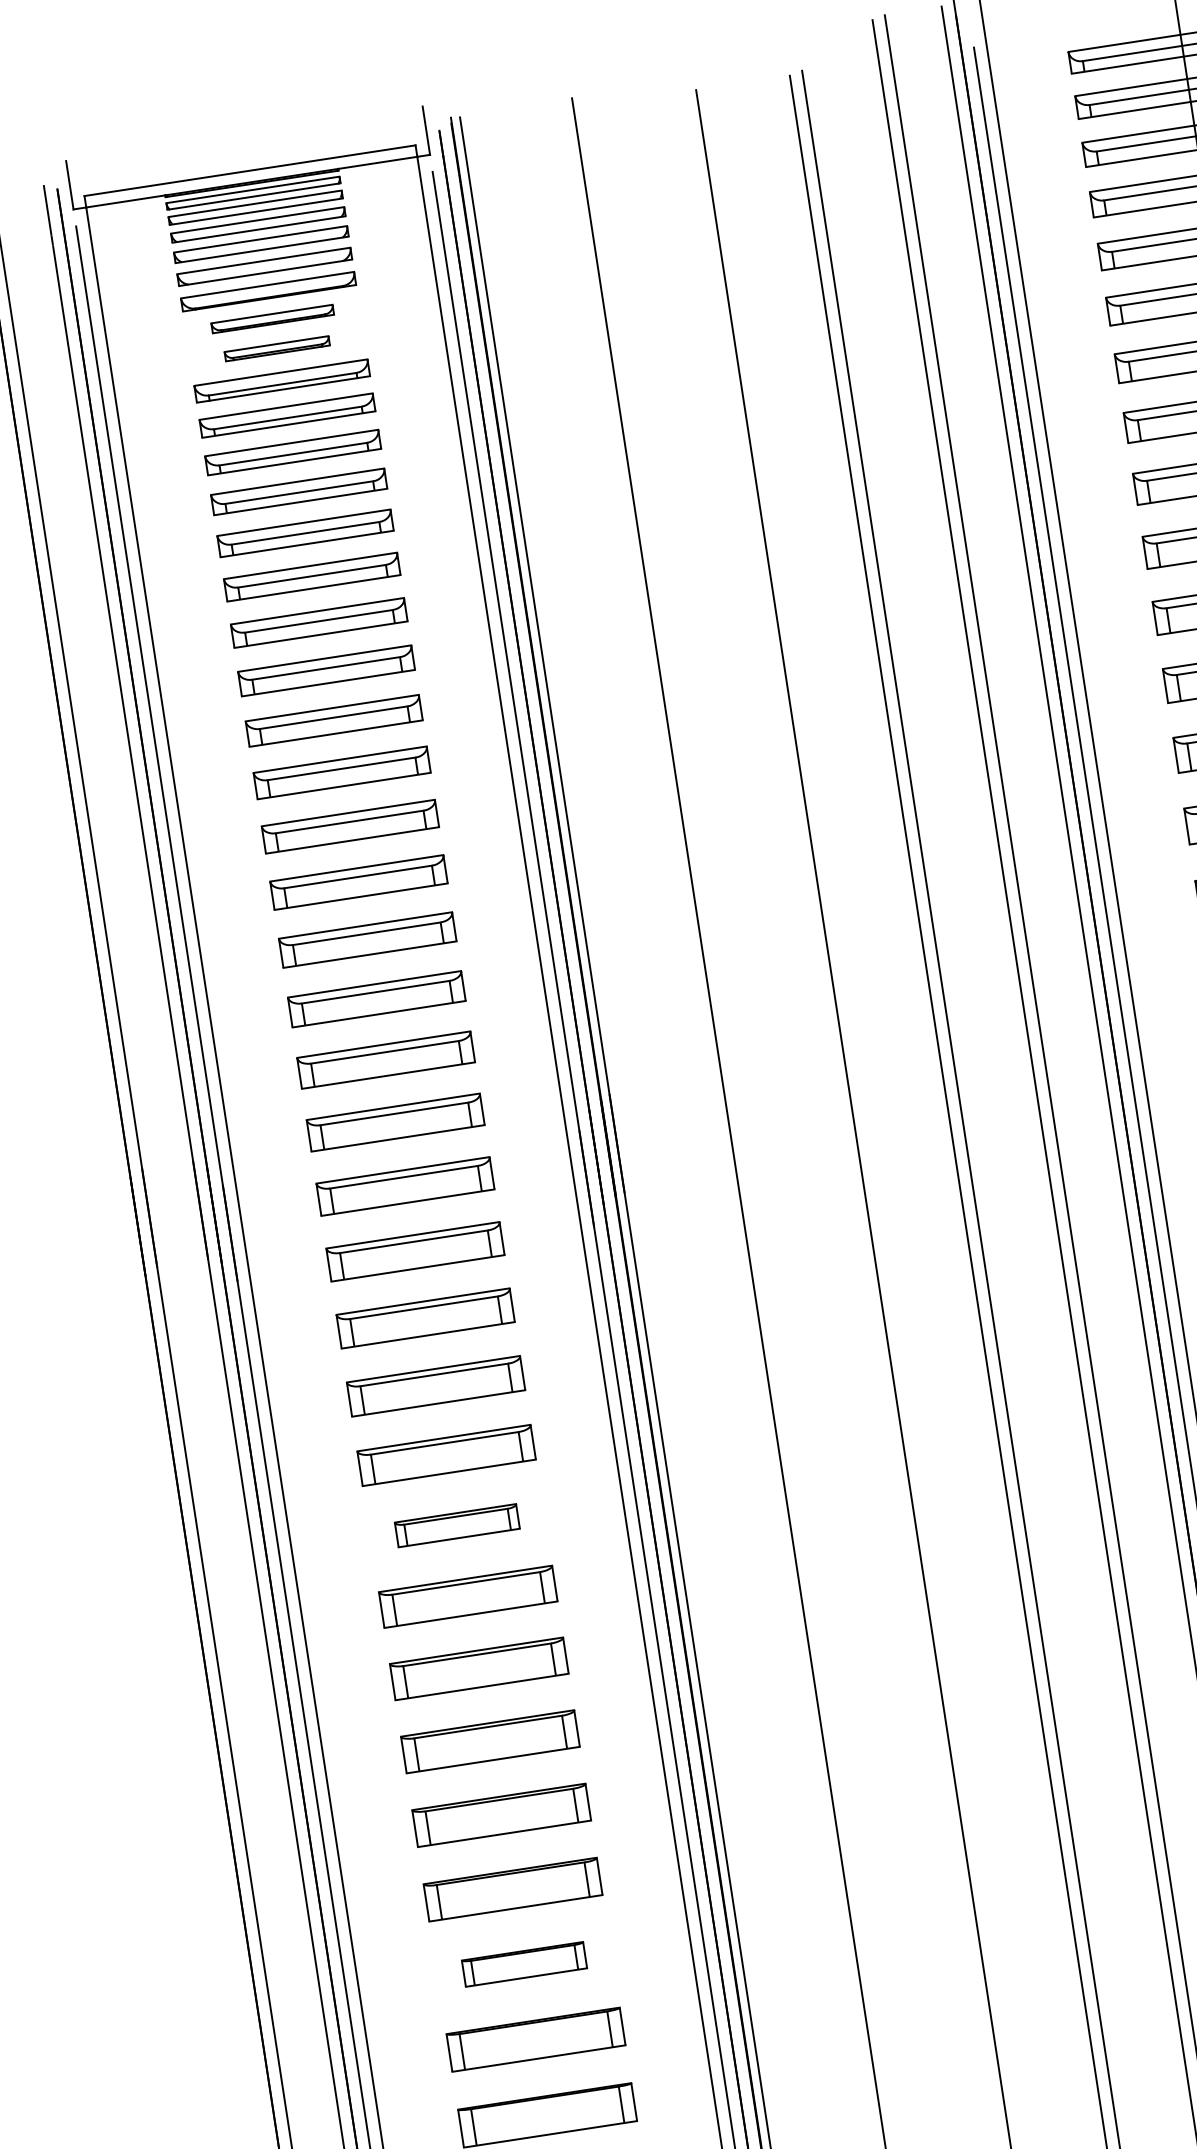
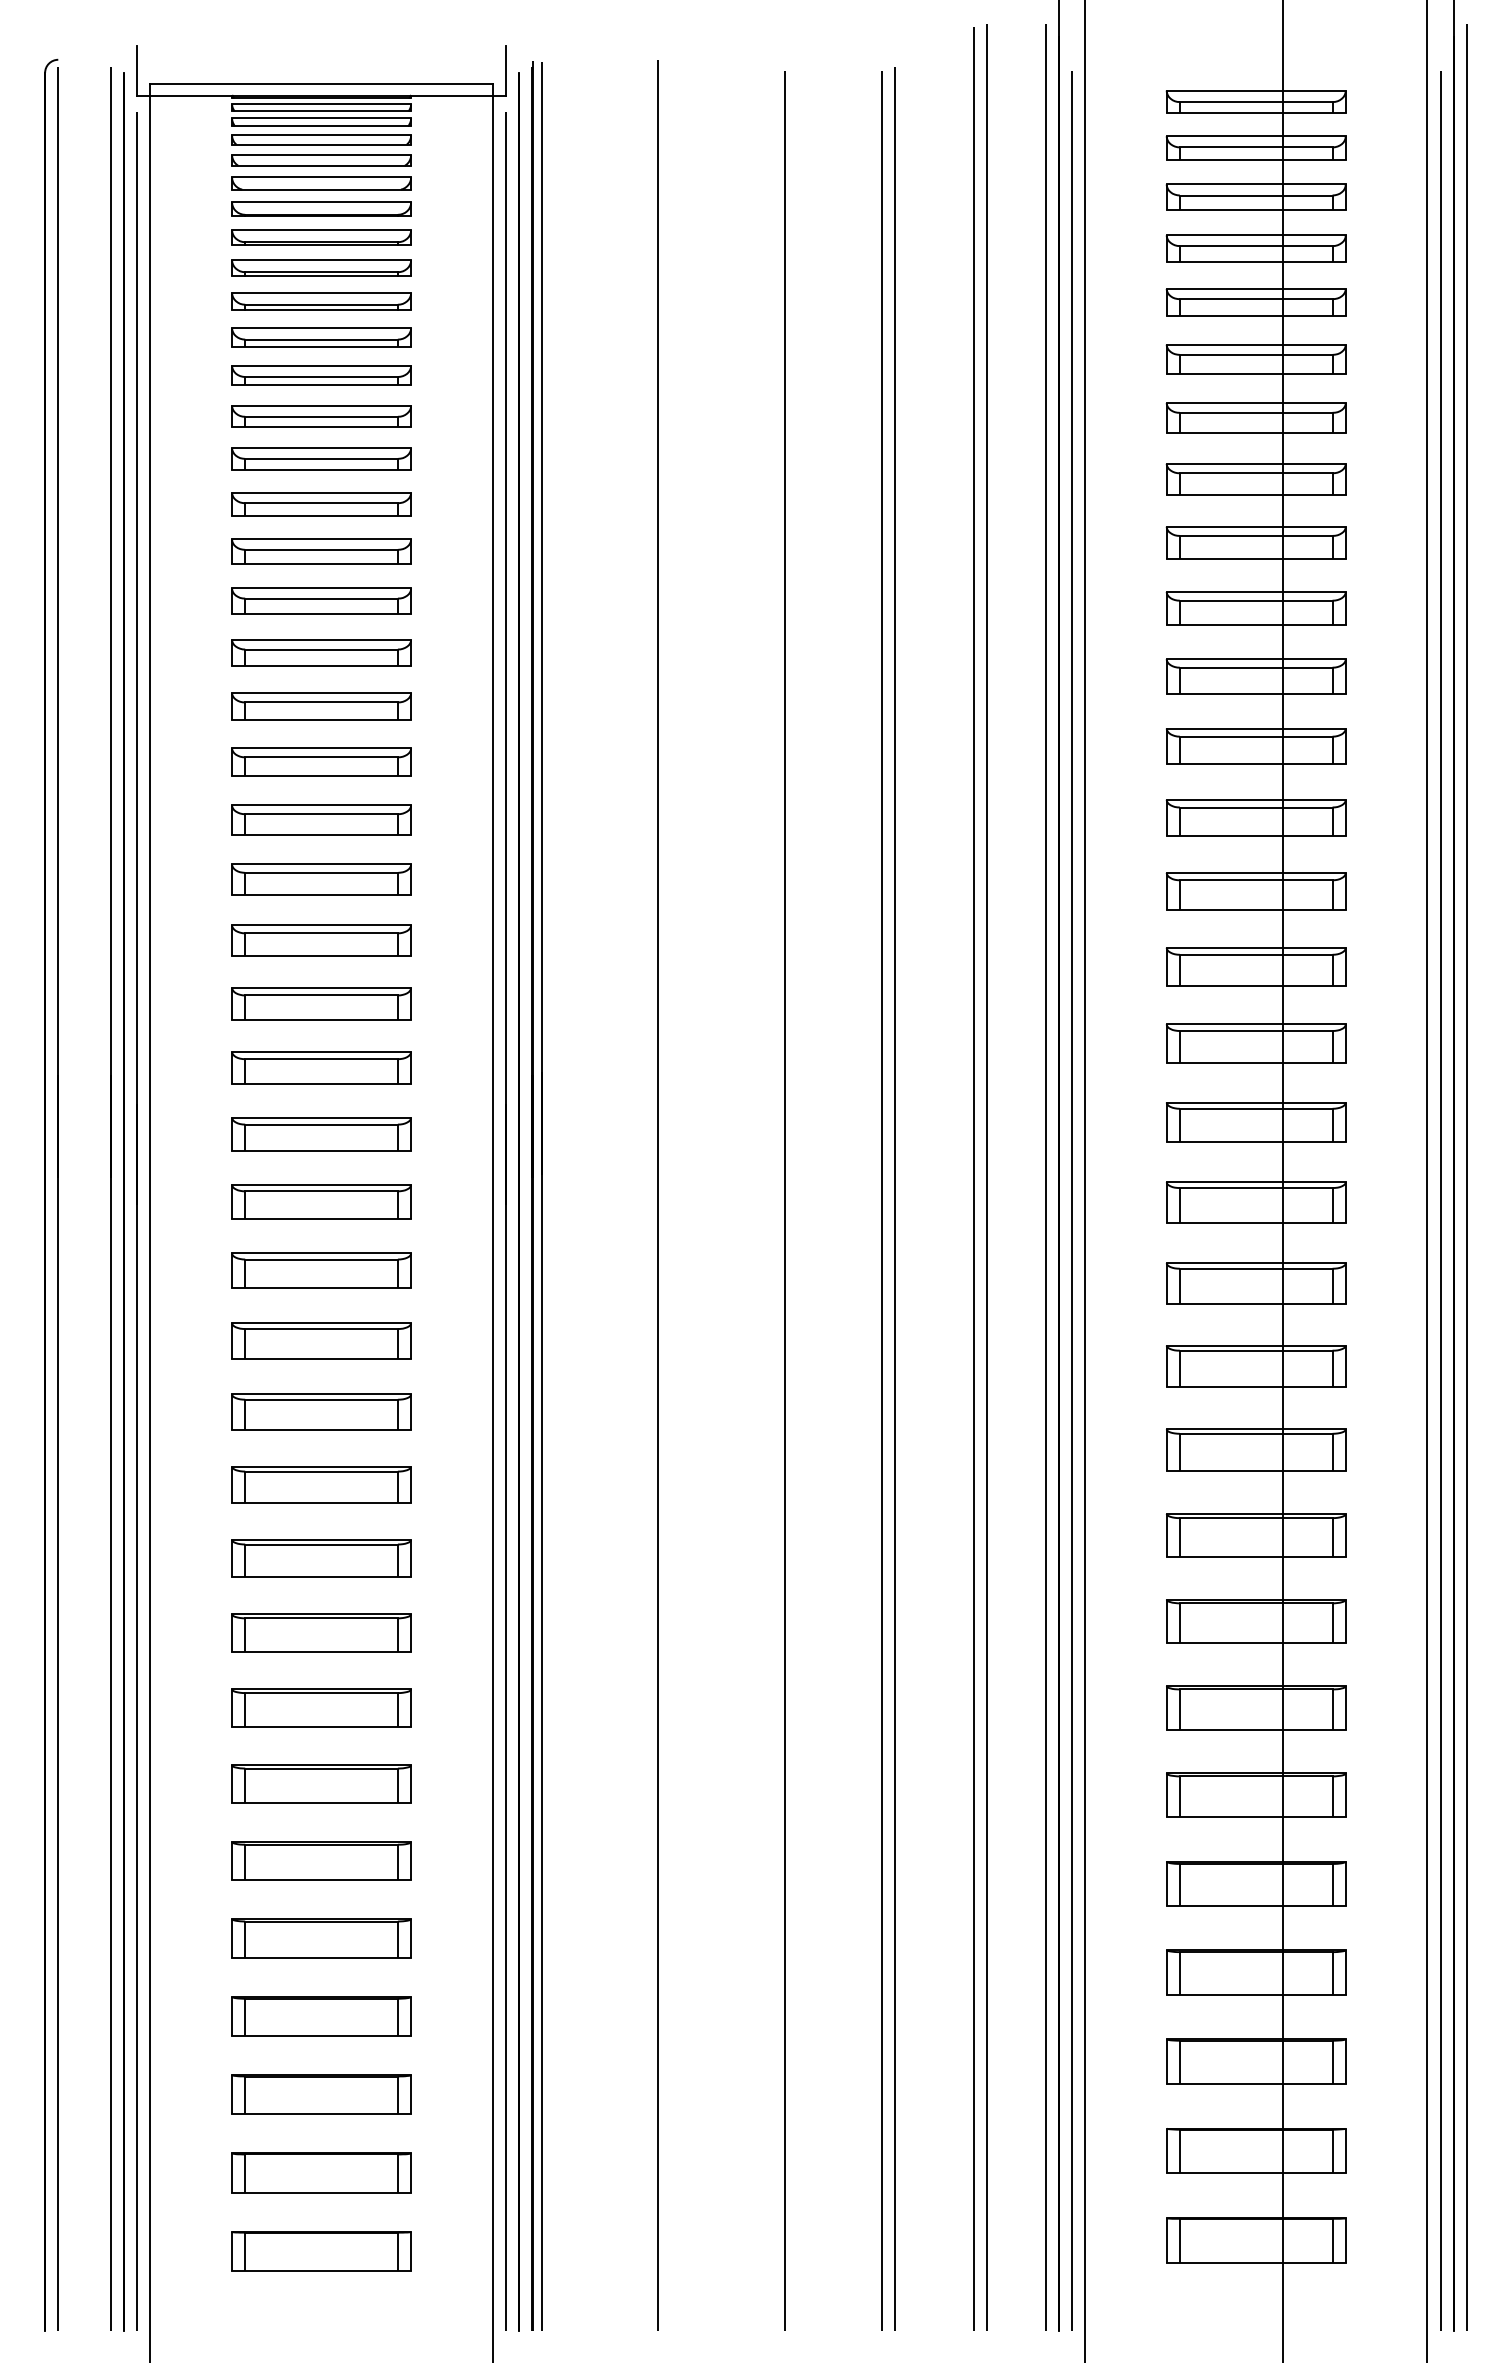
part: (272, 319) -> (321, 237), size x1.43
part: (277, 348) -> (321, 267), size x1.67
part: (457, 1525) -> (321, 1484), size x1.43
part: (524, 1964) -> (321, 1938), size x1.43

